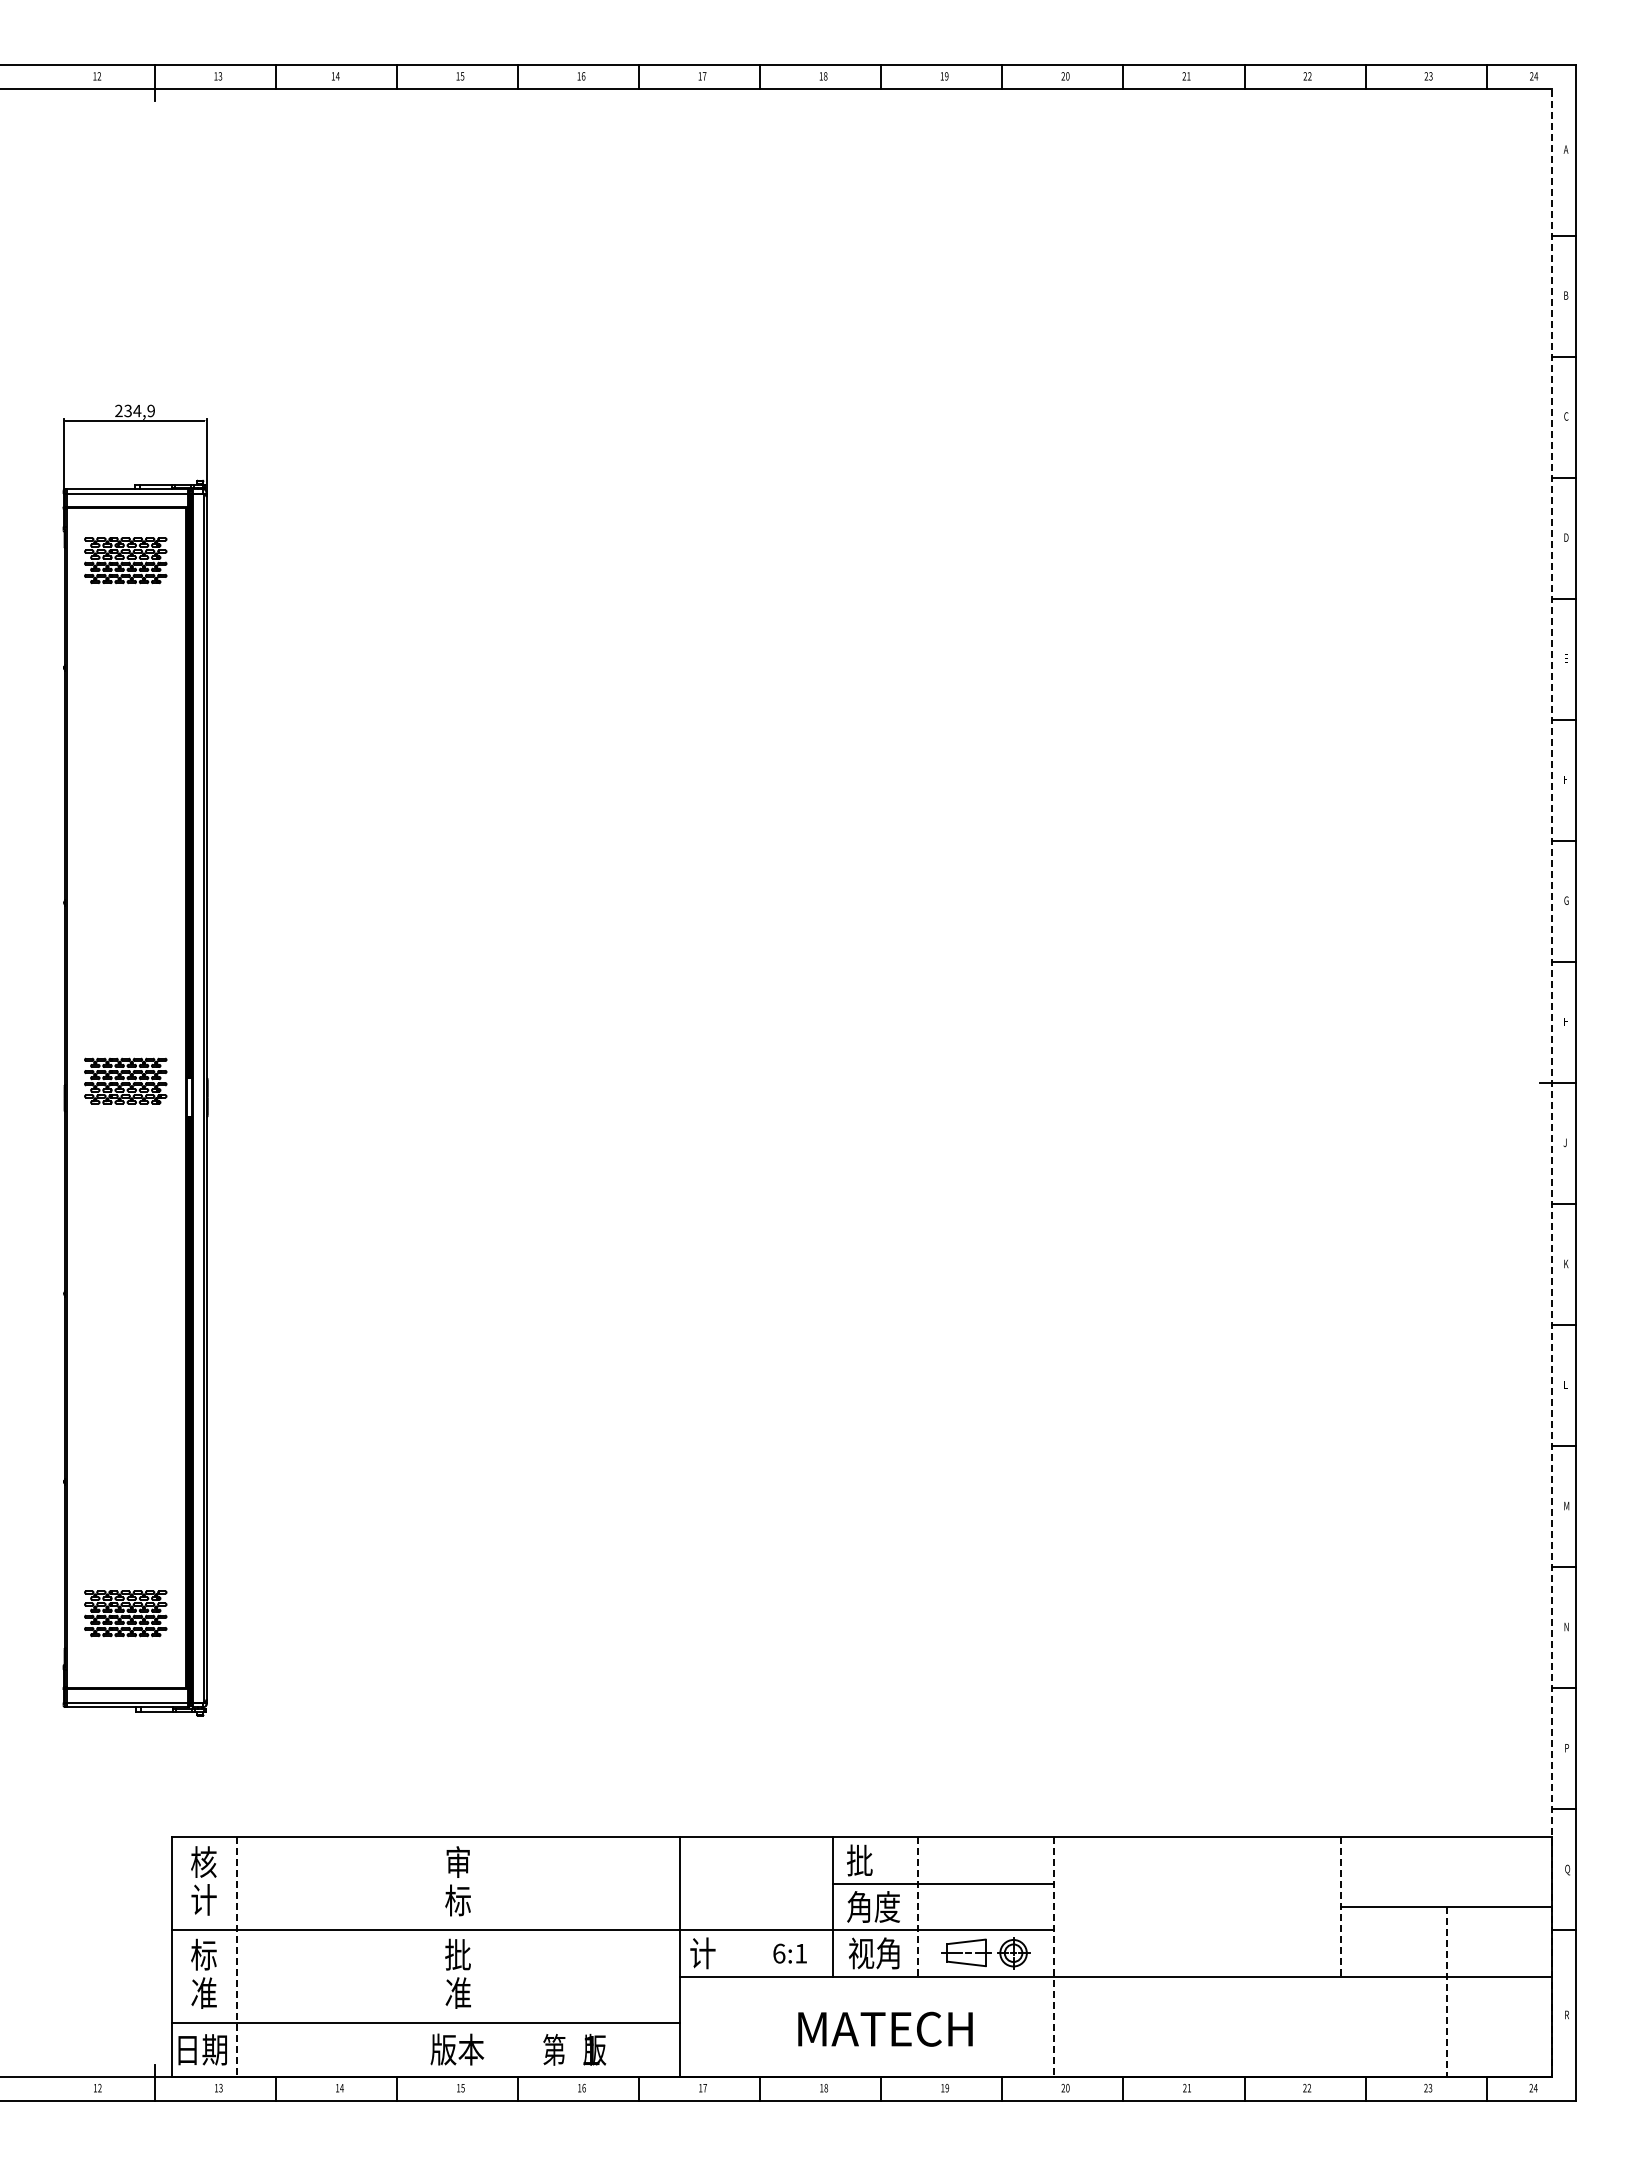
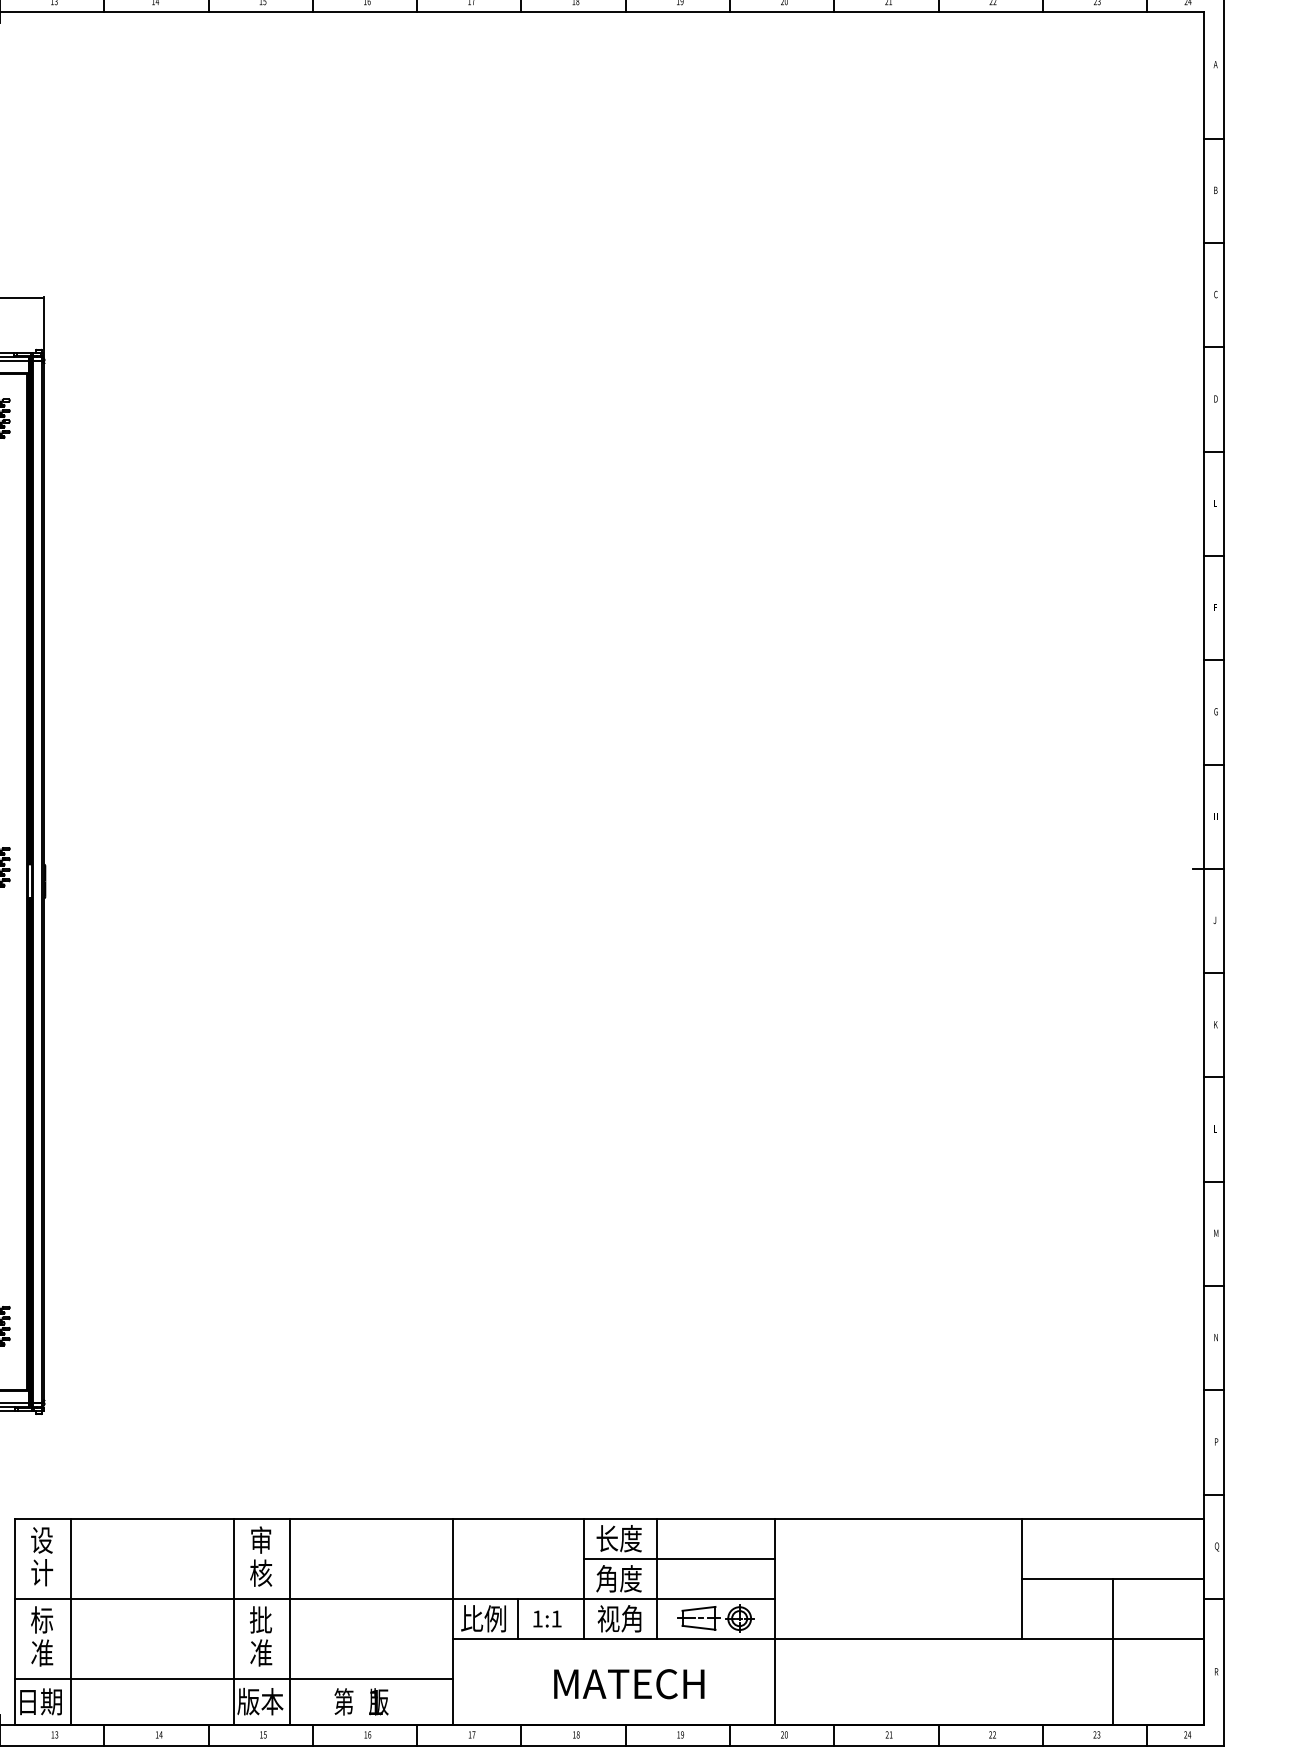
line: (1551, 1082) -> (1203, 868), dashed -> solid
text: (873, 1860) -> (618, 1538), 批 -> 长度
text: (203, 1861) -> (41, 1539), 核 -> 设
text: (457, 1900) -> (260, 1573), 标 -> 核
line: (917, 1906) -> (656, 1578), dashed -> solid
line: (1341, 1906) -> (1022, 1578), dashed -> solid
text: (716, 1953) -> (483, 1618), 计 -> 比例
line: (756, 1953) -> (518, 1618), added
text: (779, 1953) -> (537, 1618), 6:1 -> 1:1
line: (237, 1956) -> (70, 1621), dashed -> solid
line: (426, 1956) -> (233, 1621), added
line: (491, 1956) -> (289, 1621), added
line: (1054, 1956) -> (774, 1621), dashed -> solid
line: (1446, 1991) -> (1112, 1651), dashed -> solid

